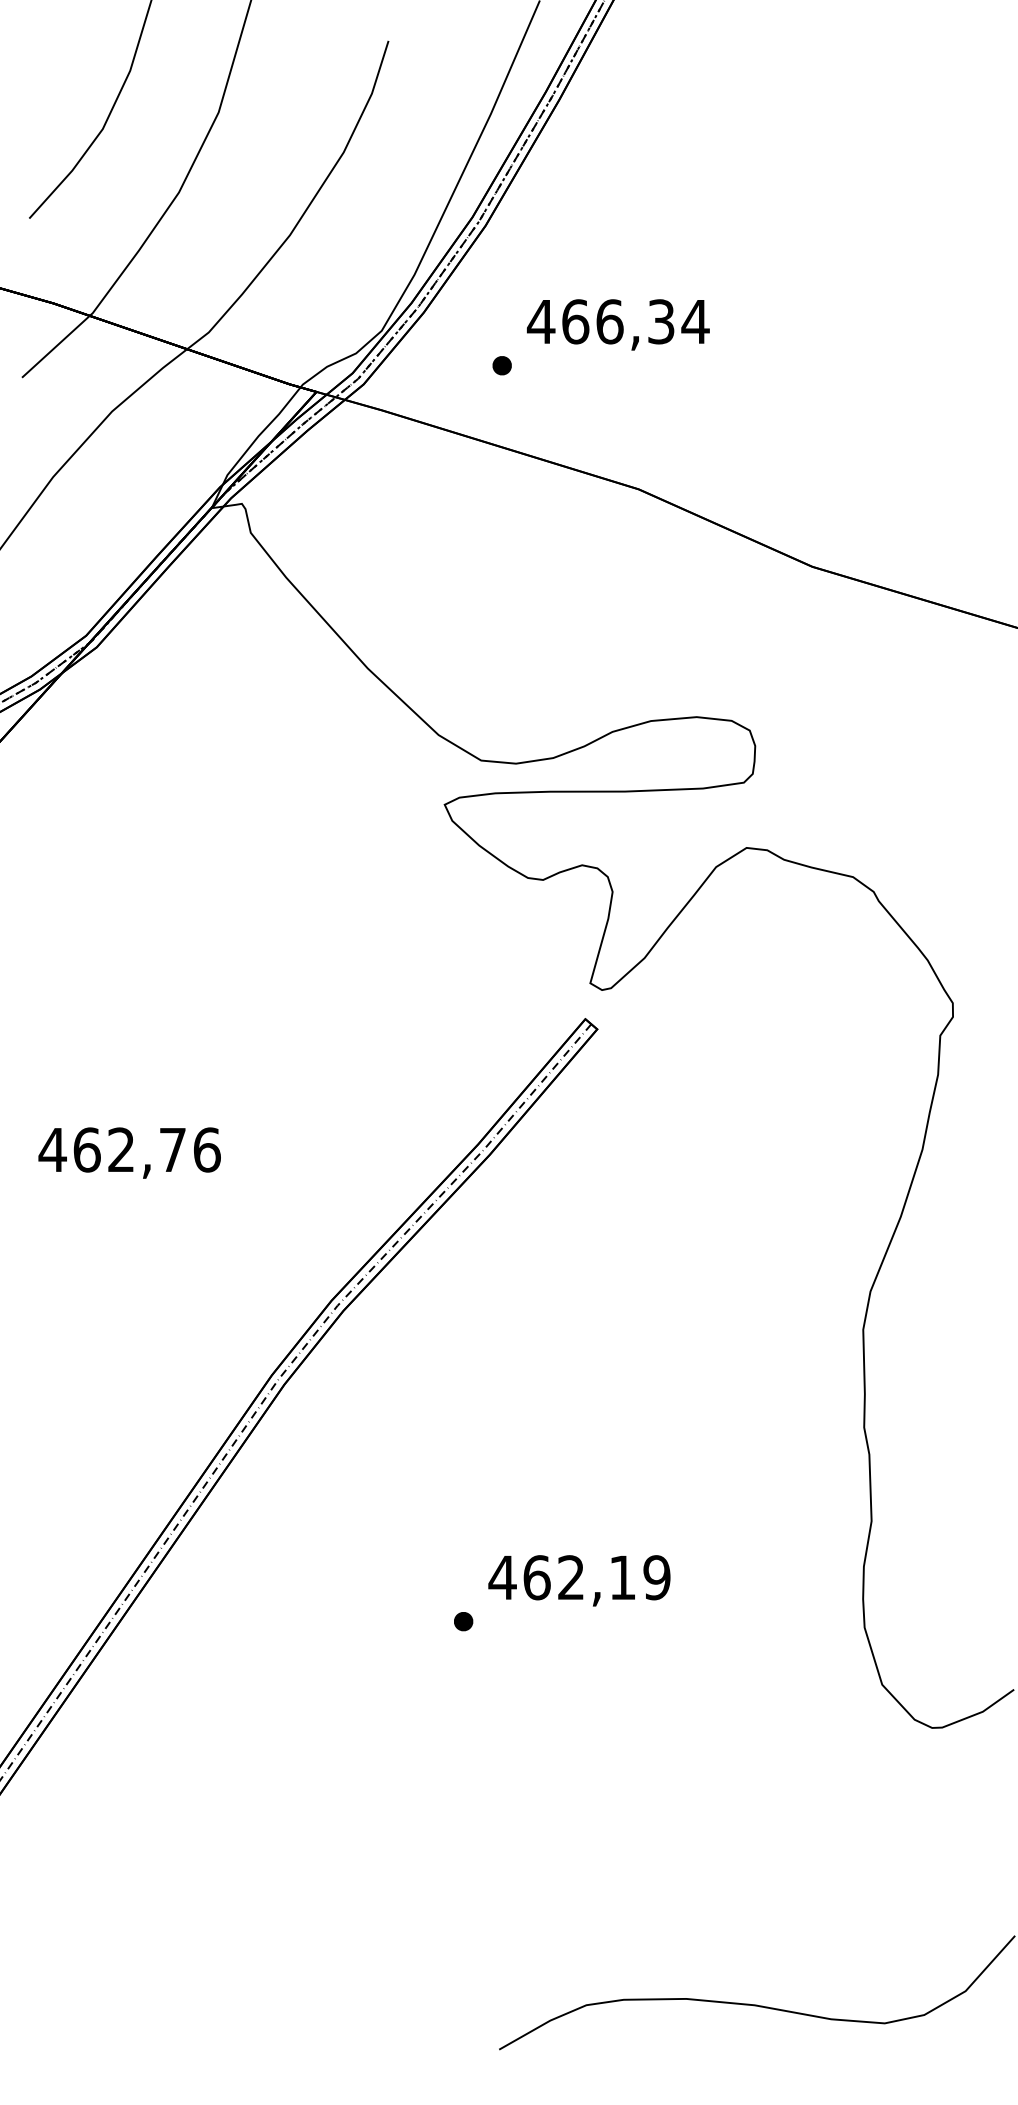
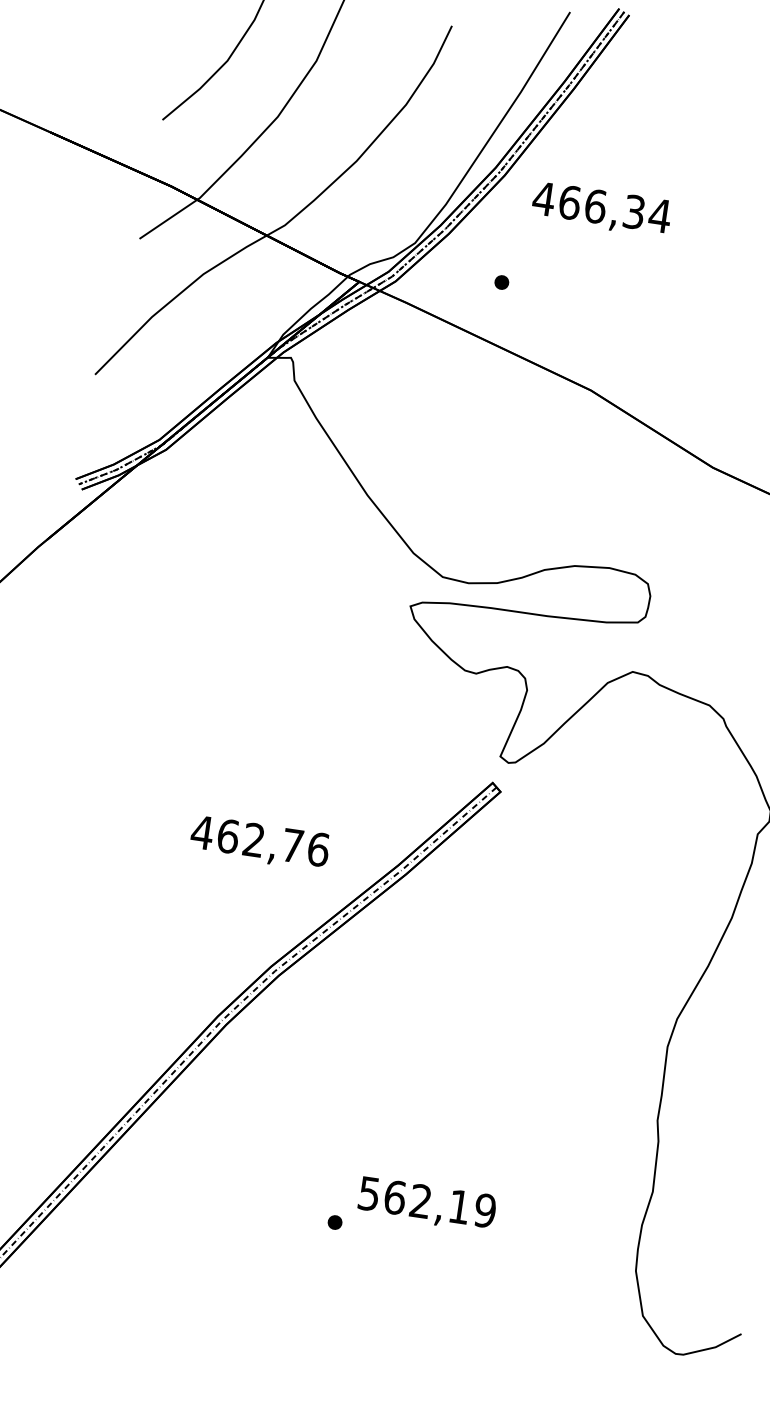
text: (618, 324) -> (601, 209), moved
text: (129, 1152) -> (259, 842), moved
text: (502, 1577) -> (369, 1193), 462,19 -> 562,19

